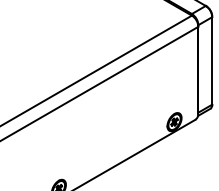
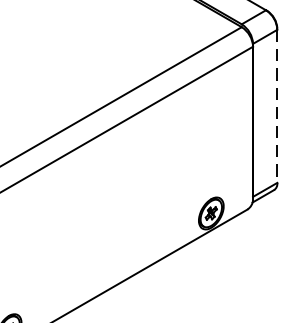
line: (212, 60) -> (277, 105), solid -> dashed

